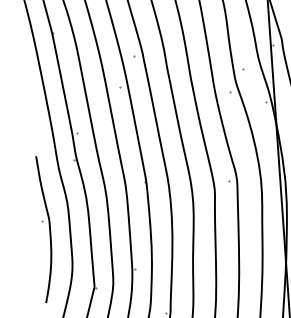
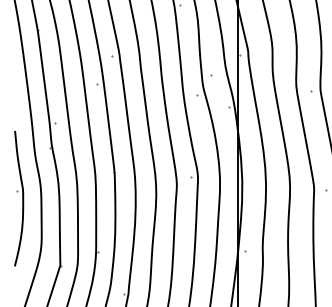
part: (46, 229) -> (19, 198), moved

